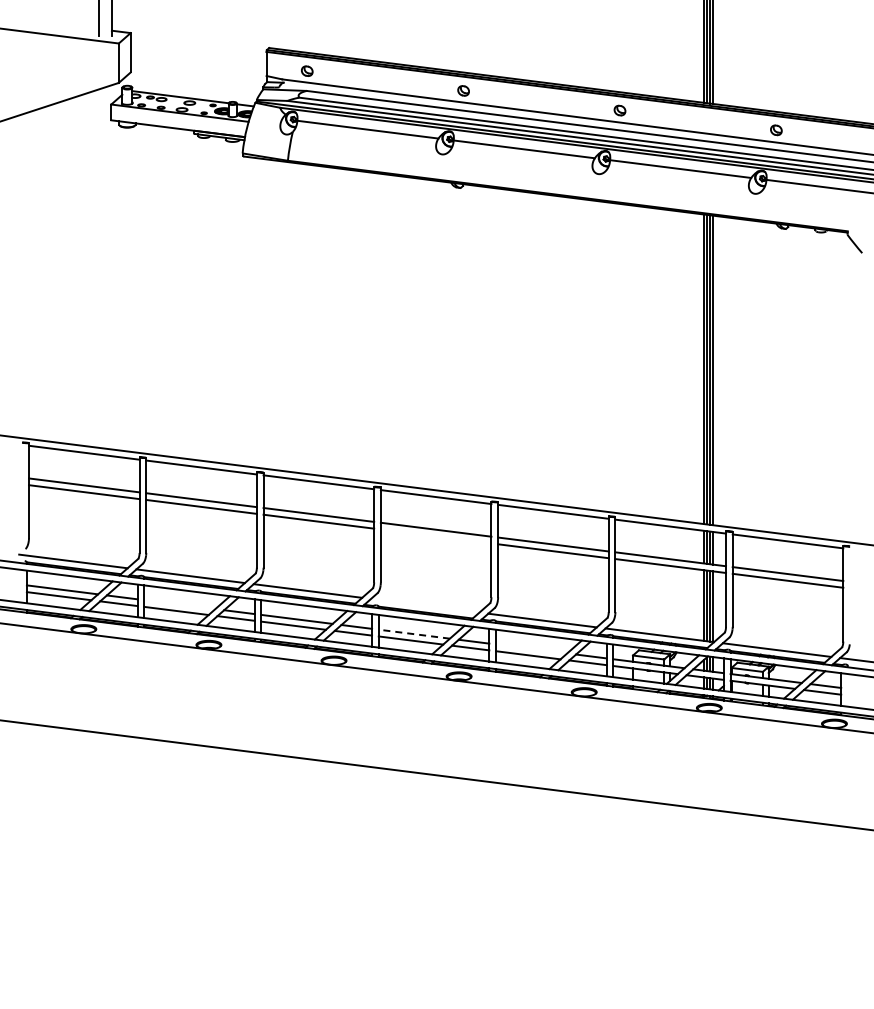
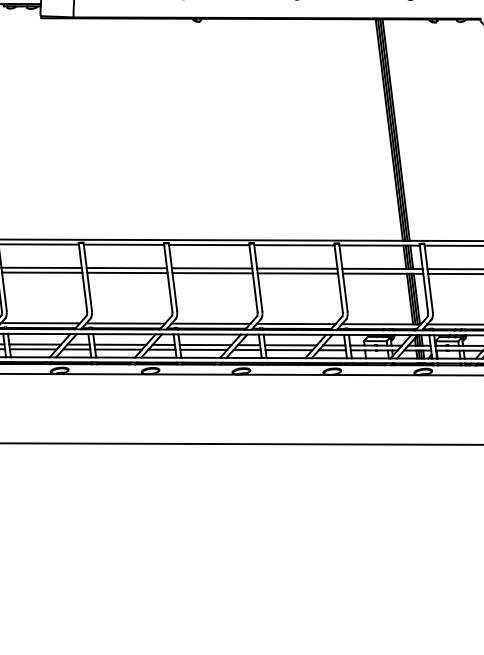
line: (435, 536) -> (212, 273), added
line: (179, 604) -> (35, 344), added
line: (425, 605) -> (211, 323), added
line: (414, 634) -> (205, 345), dashed -> solid
line: (531, 648) -> (290, 345), added

